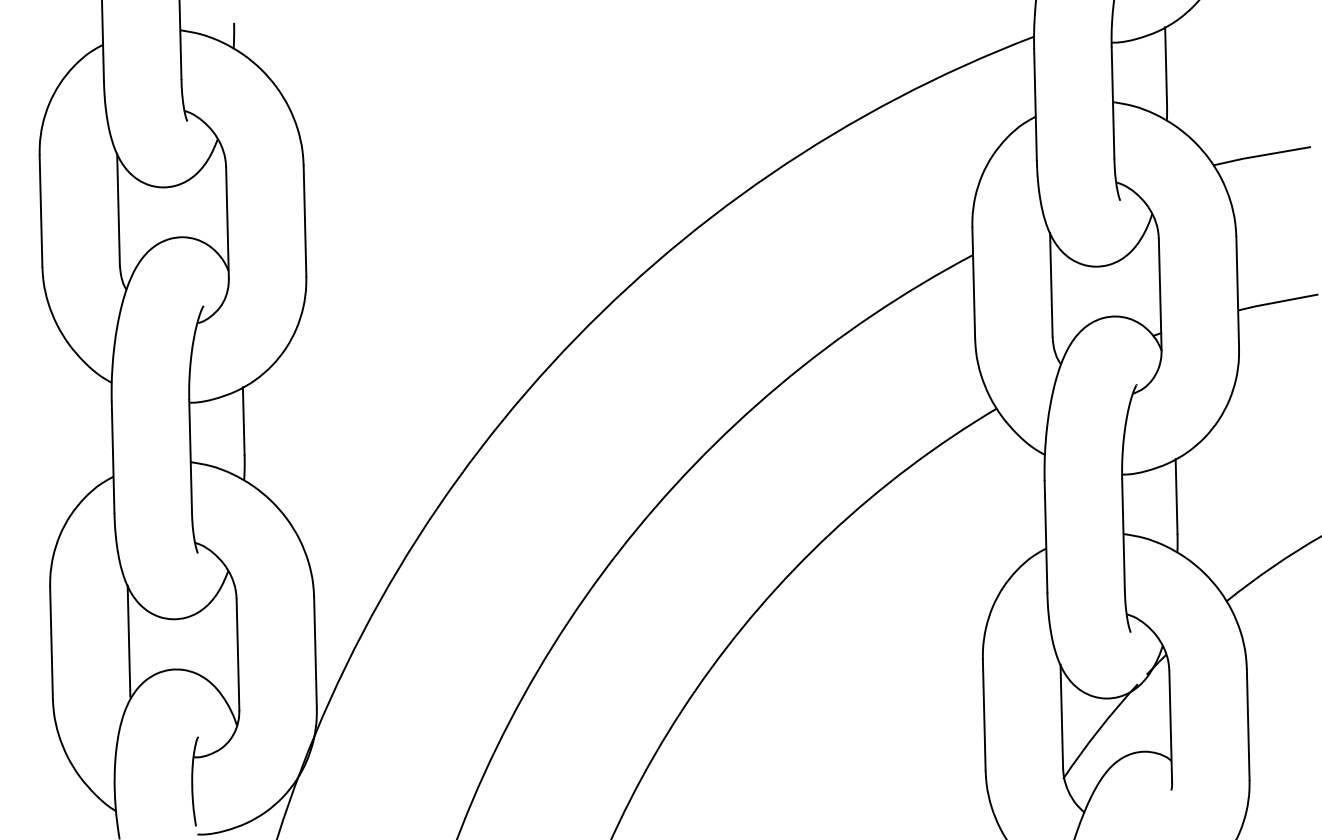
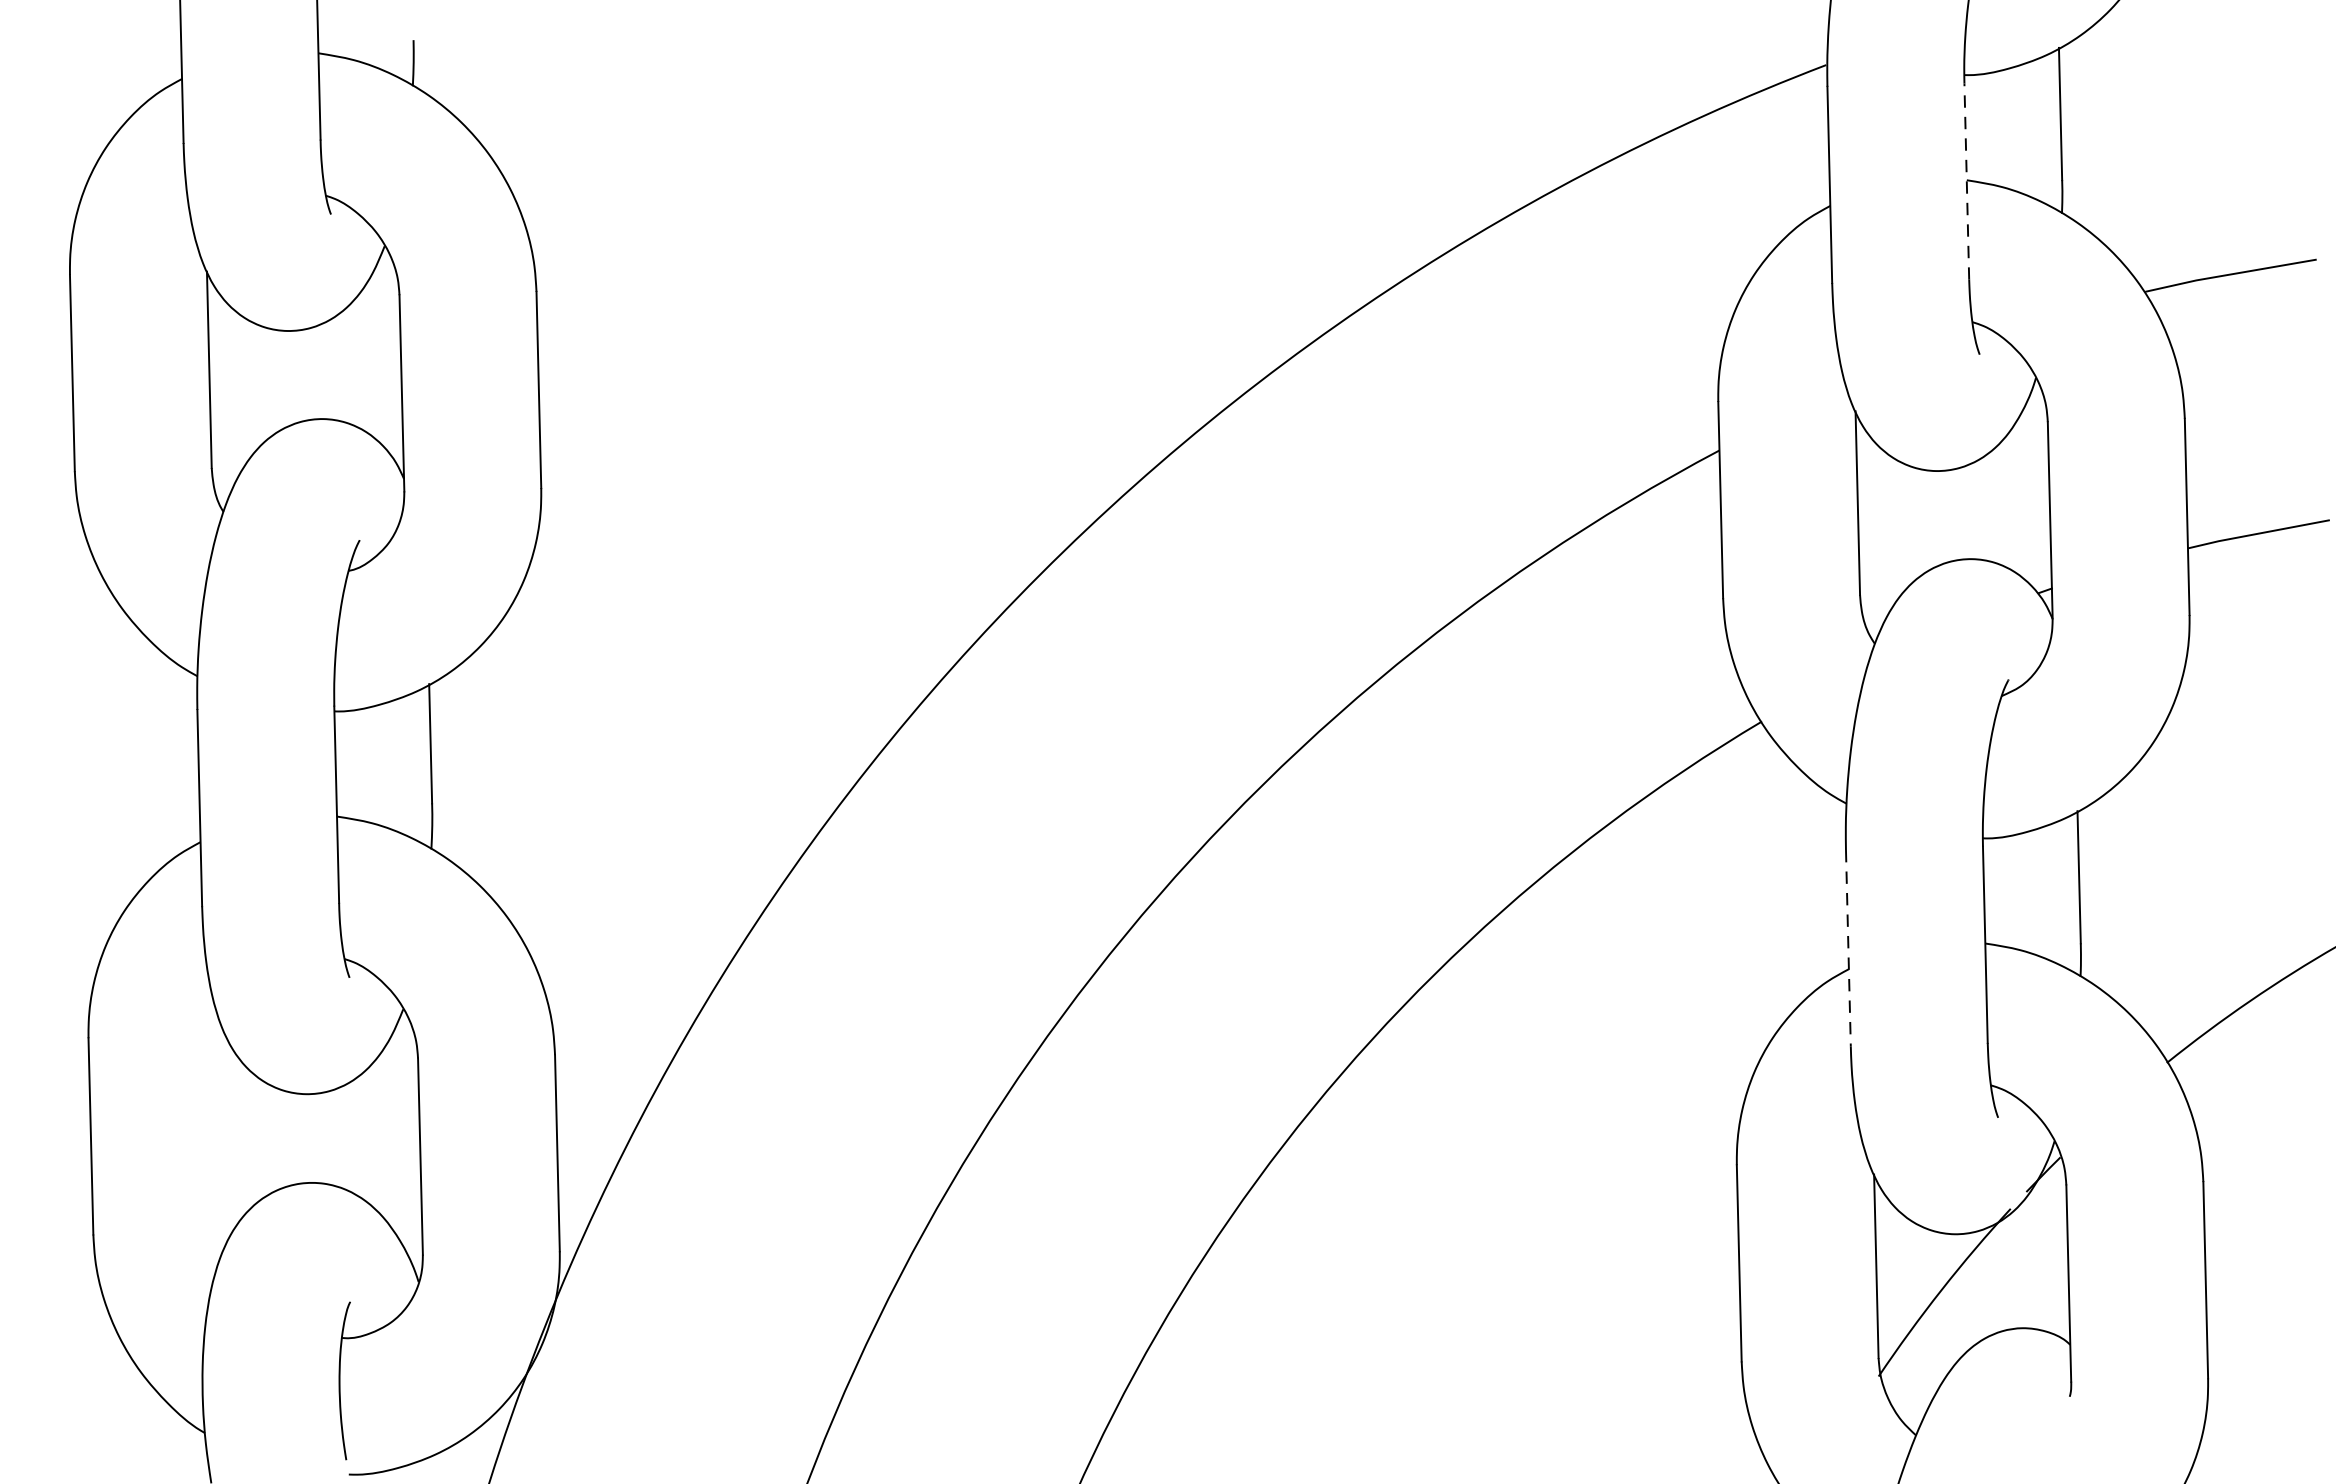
line: (1113, 102) -> (1967, 180), solid -> dashed
line: (1046, 536) -> (1849, 947), solid -> dashed
line: (128, 640) -> (226, 1131), removed

